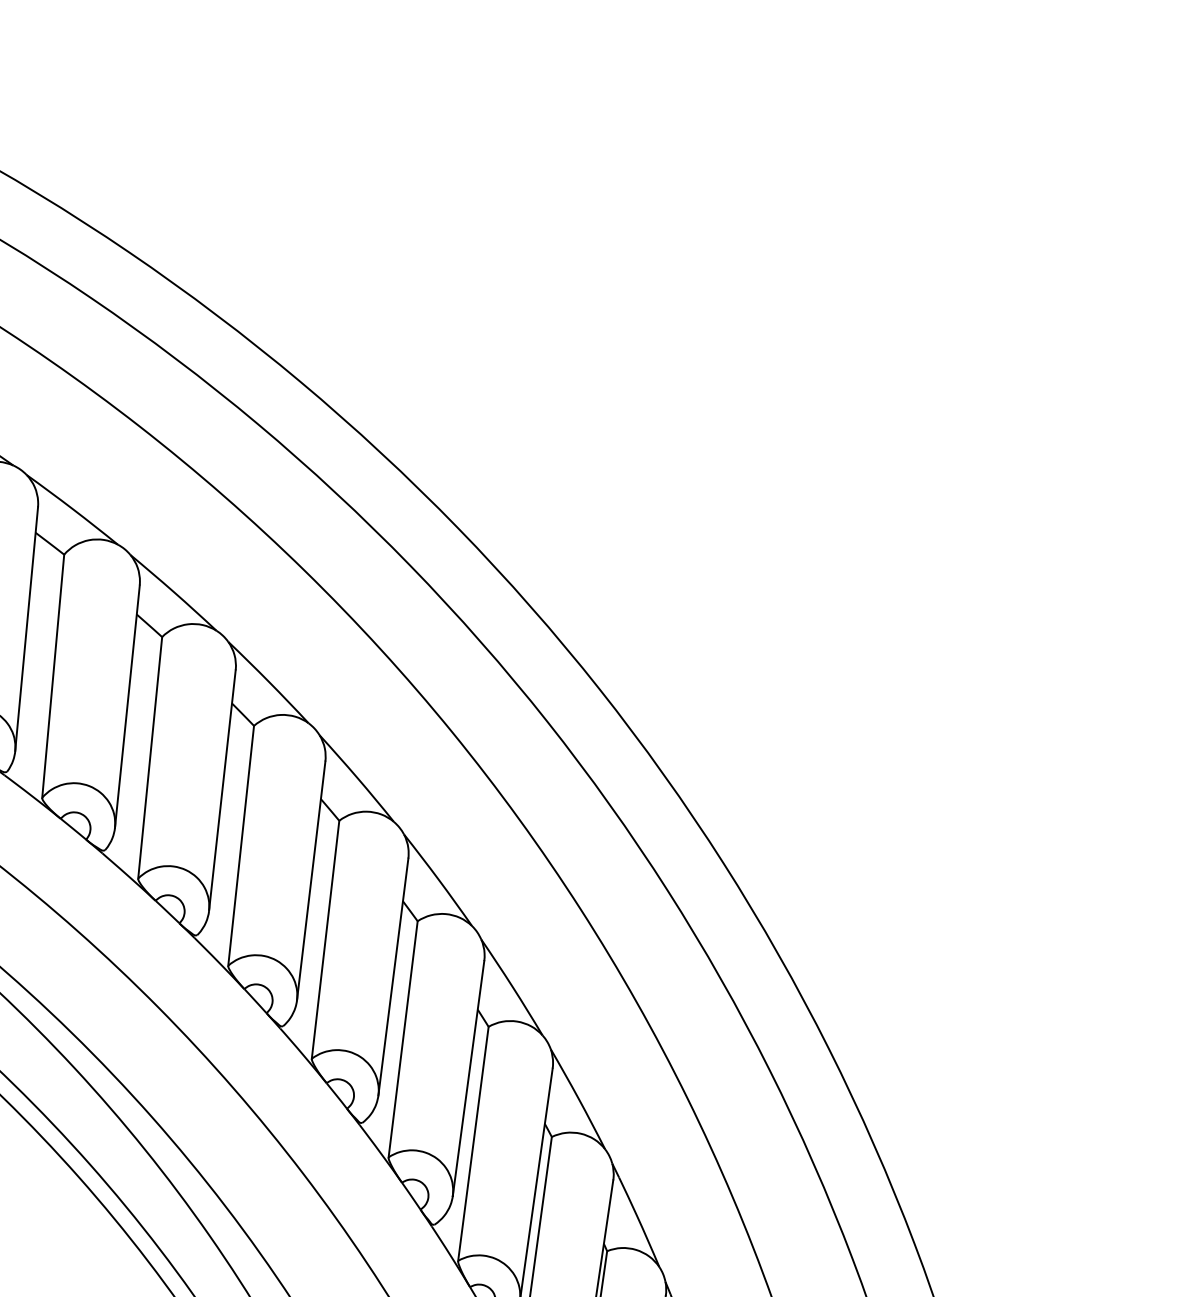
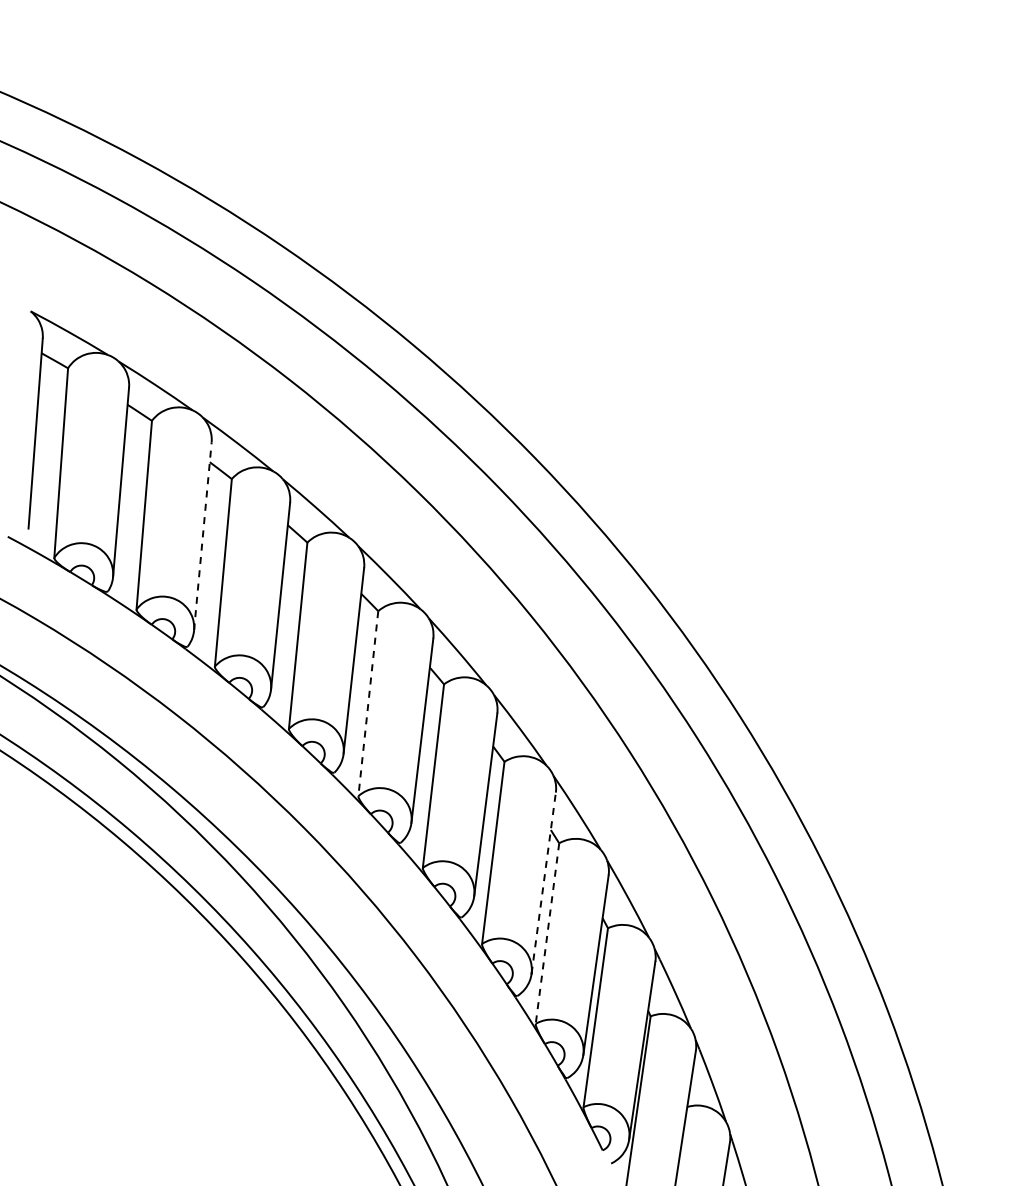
line: (26, 627) -> (202, 535), solid -> dashed
line: (241, 846) -> (368, 704), solid -> dashed
line: (468, 1077) -> (543, 882), solid -> dashed
line: (473, 1145) -> (547, 934), solid -> dashed

